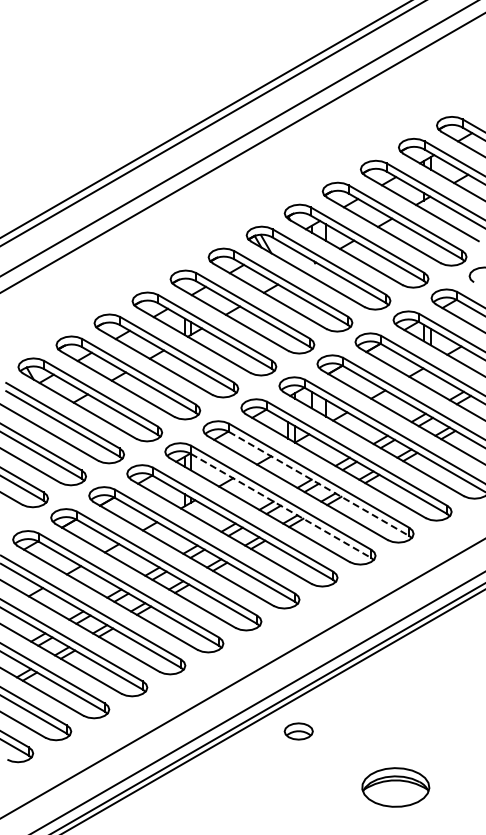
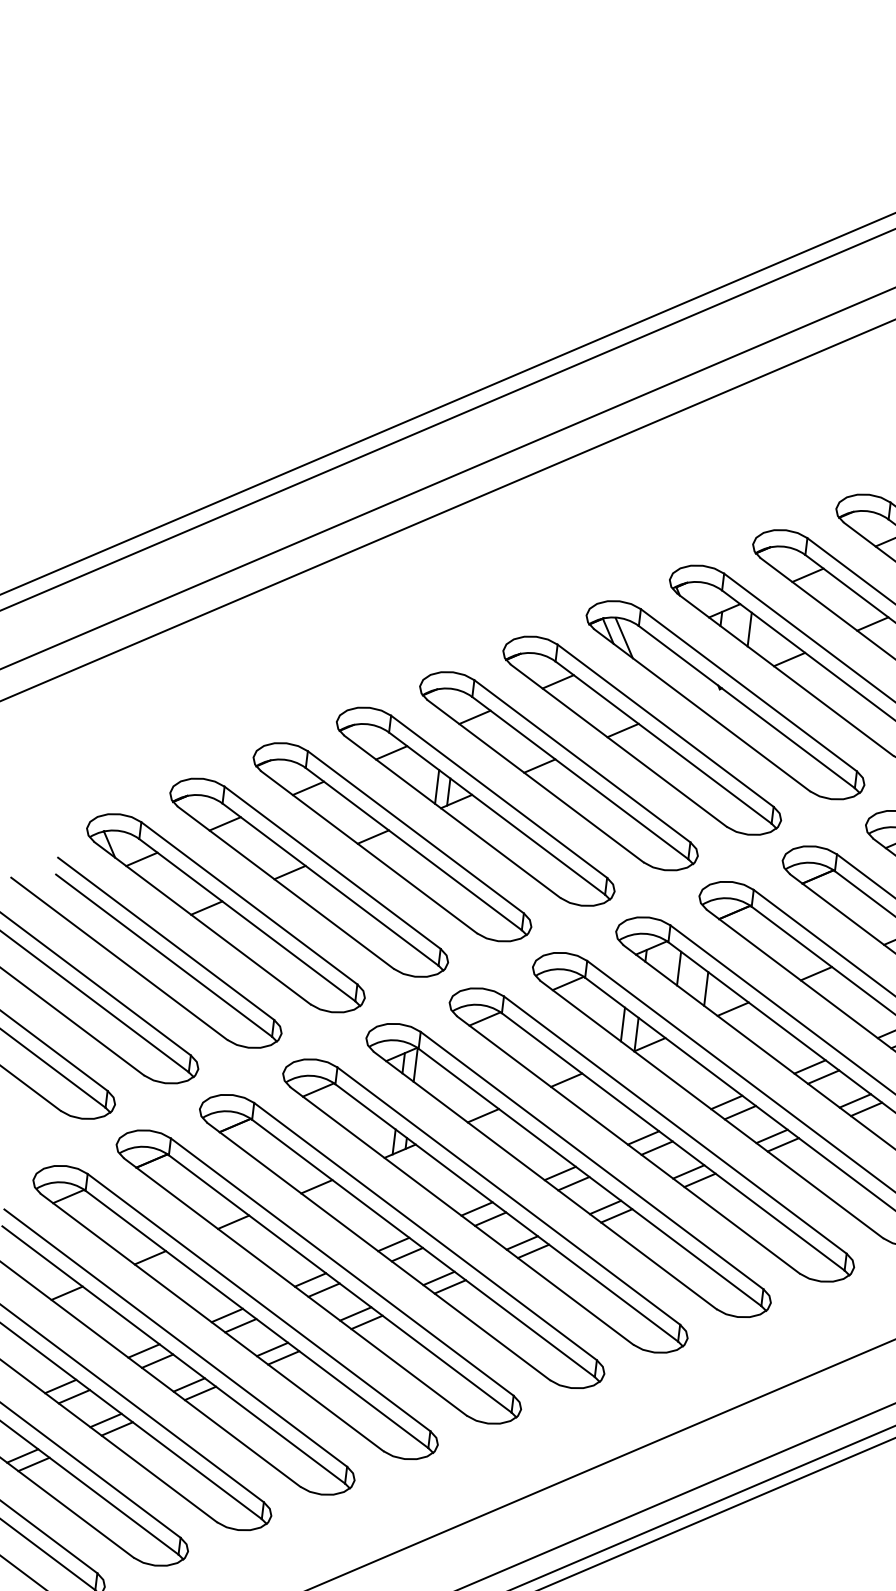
line: (319, 483) -> (674, 1140), dashed -> solid
line: (281, 505) -> (590, 1176), dashed -> solid

